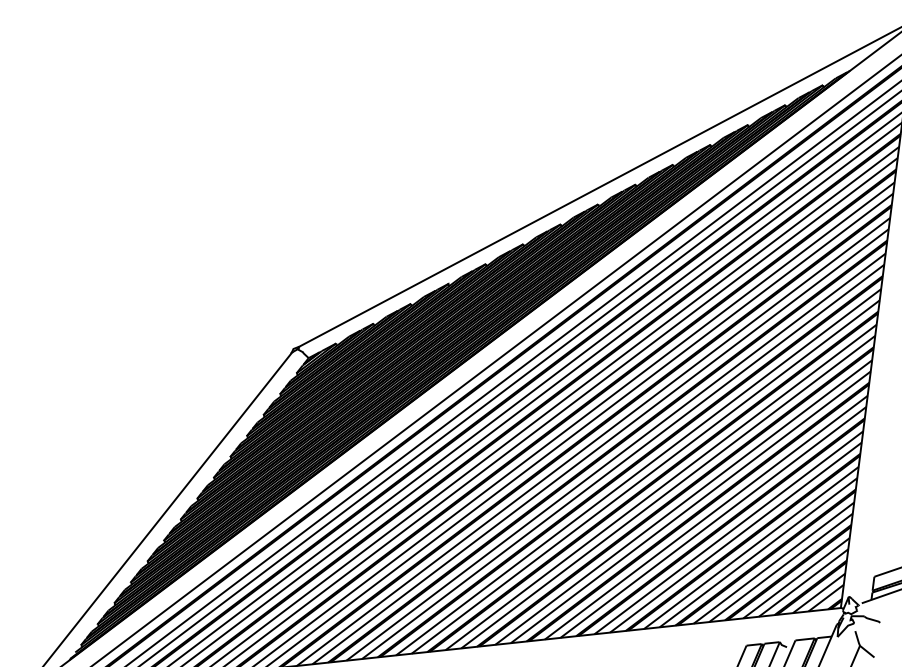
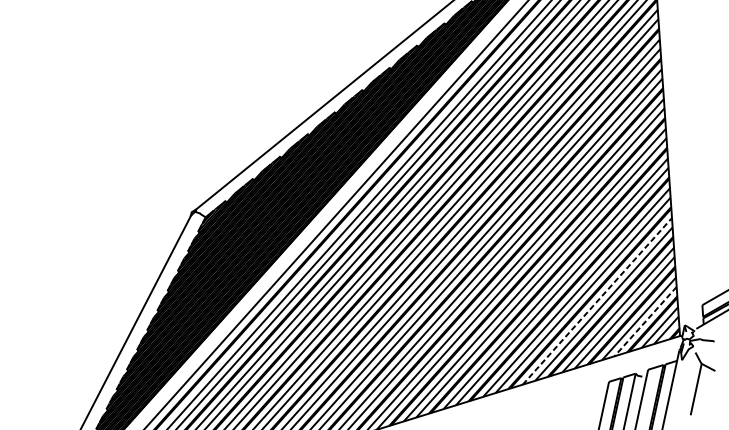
line: (751, 547) -> (597, 300), solid -> dashed
line: (803, 583) -> (645, 322), solid -> dashed

